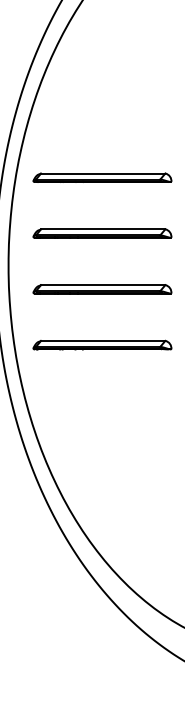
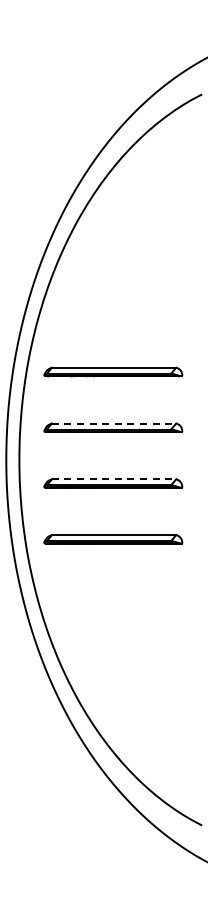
line: (103, 229) -> (114, 423), solid -> dashed
line: (103, 285) -> (114, 479), solid -> dashed

